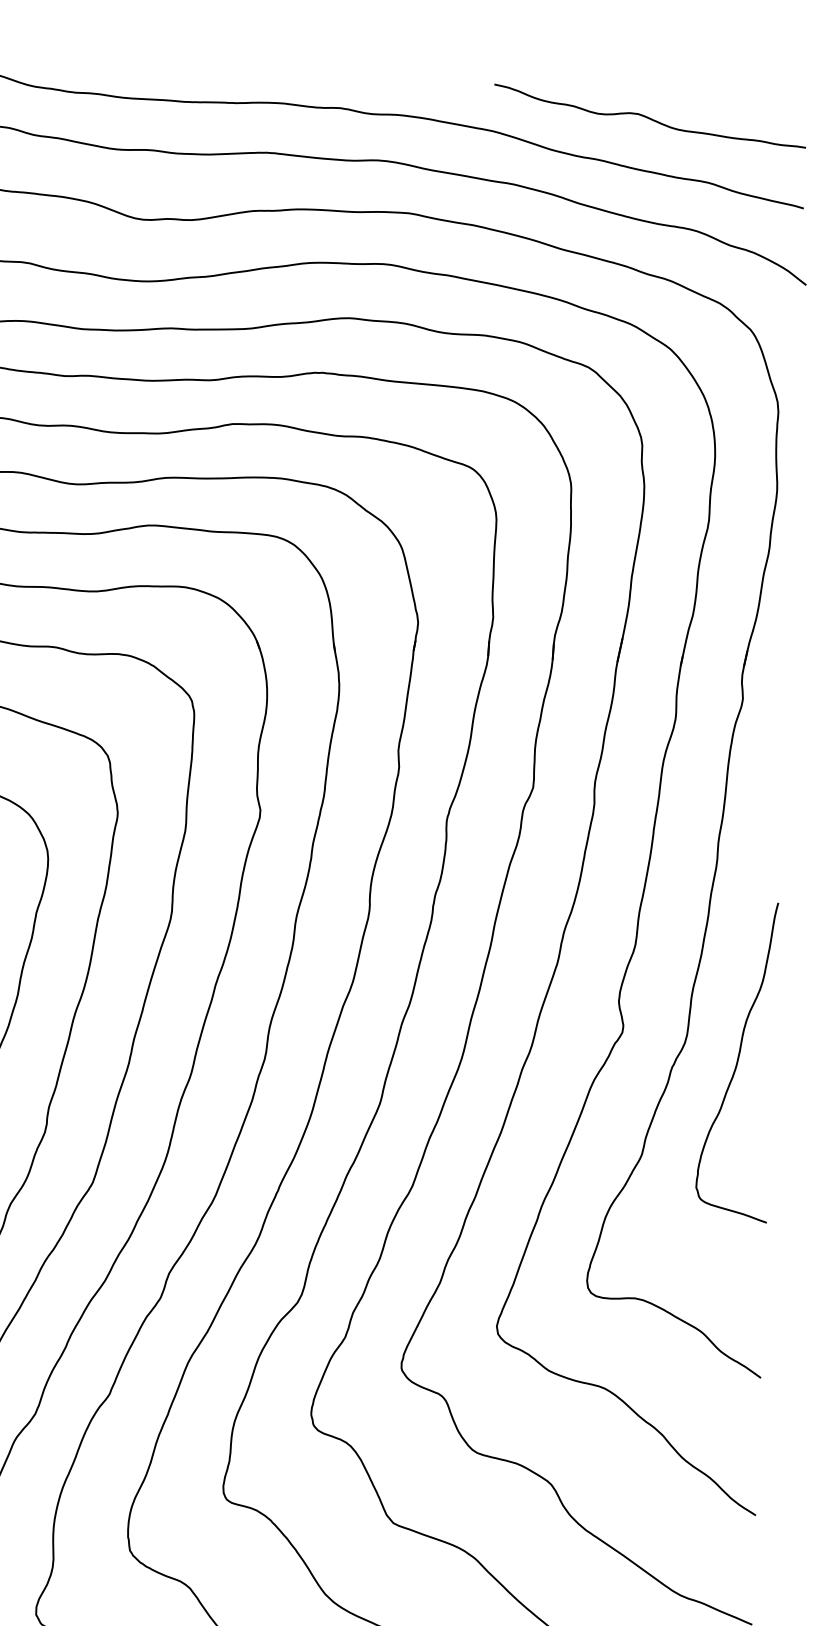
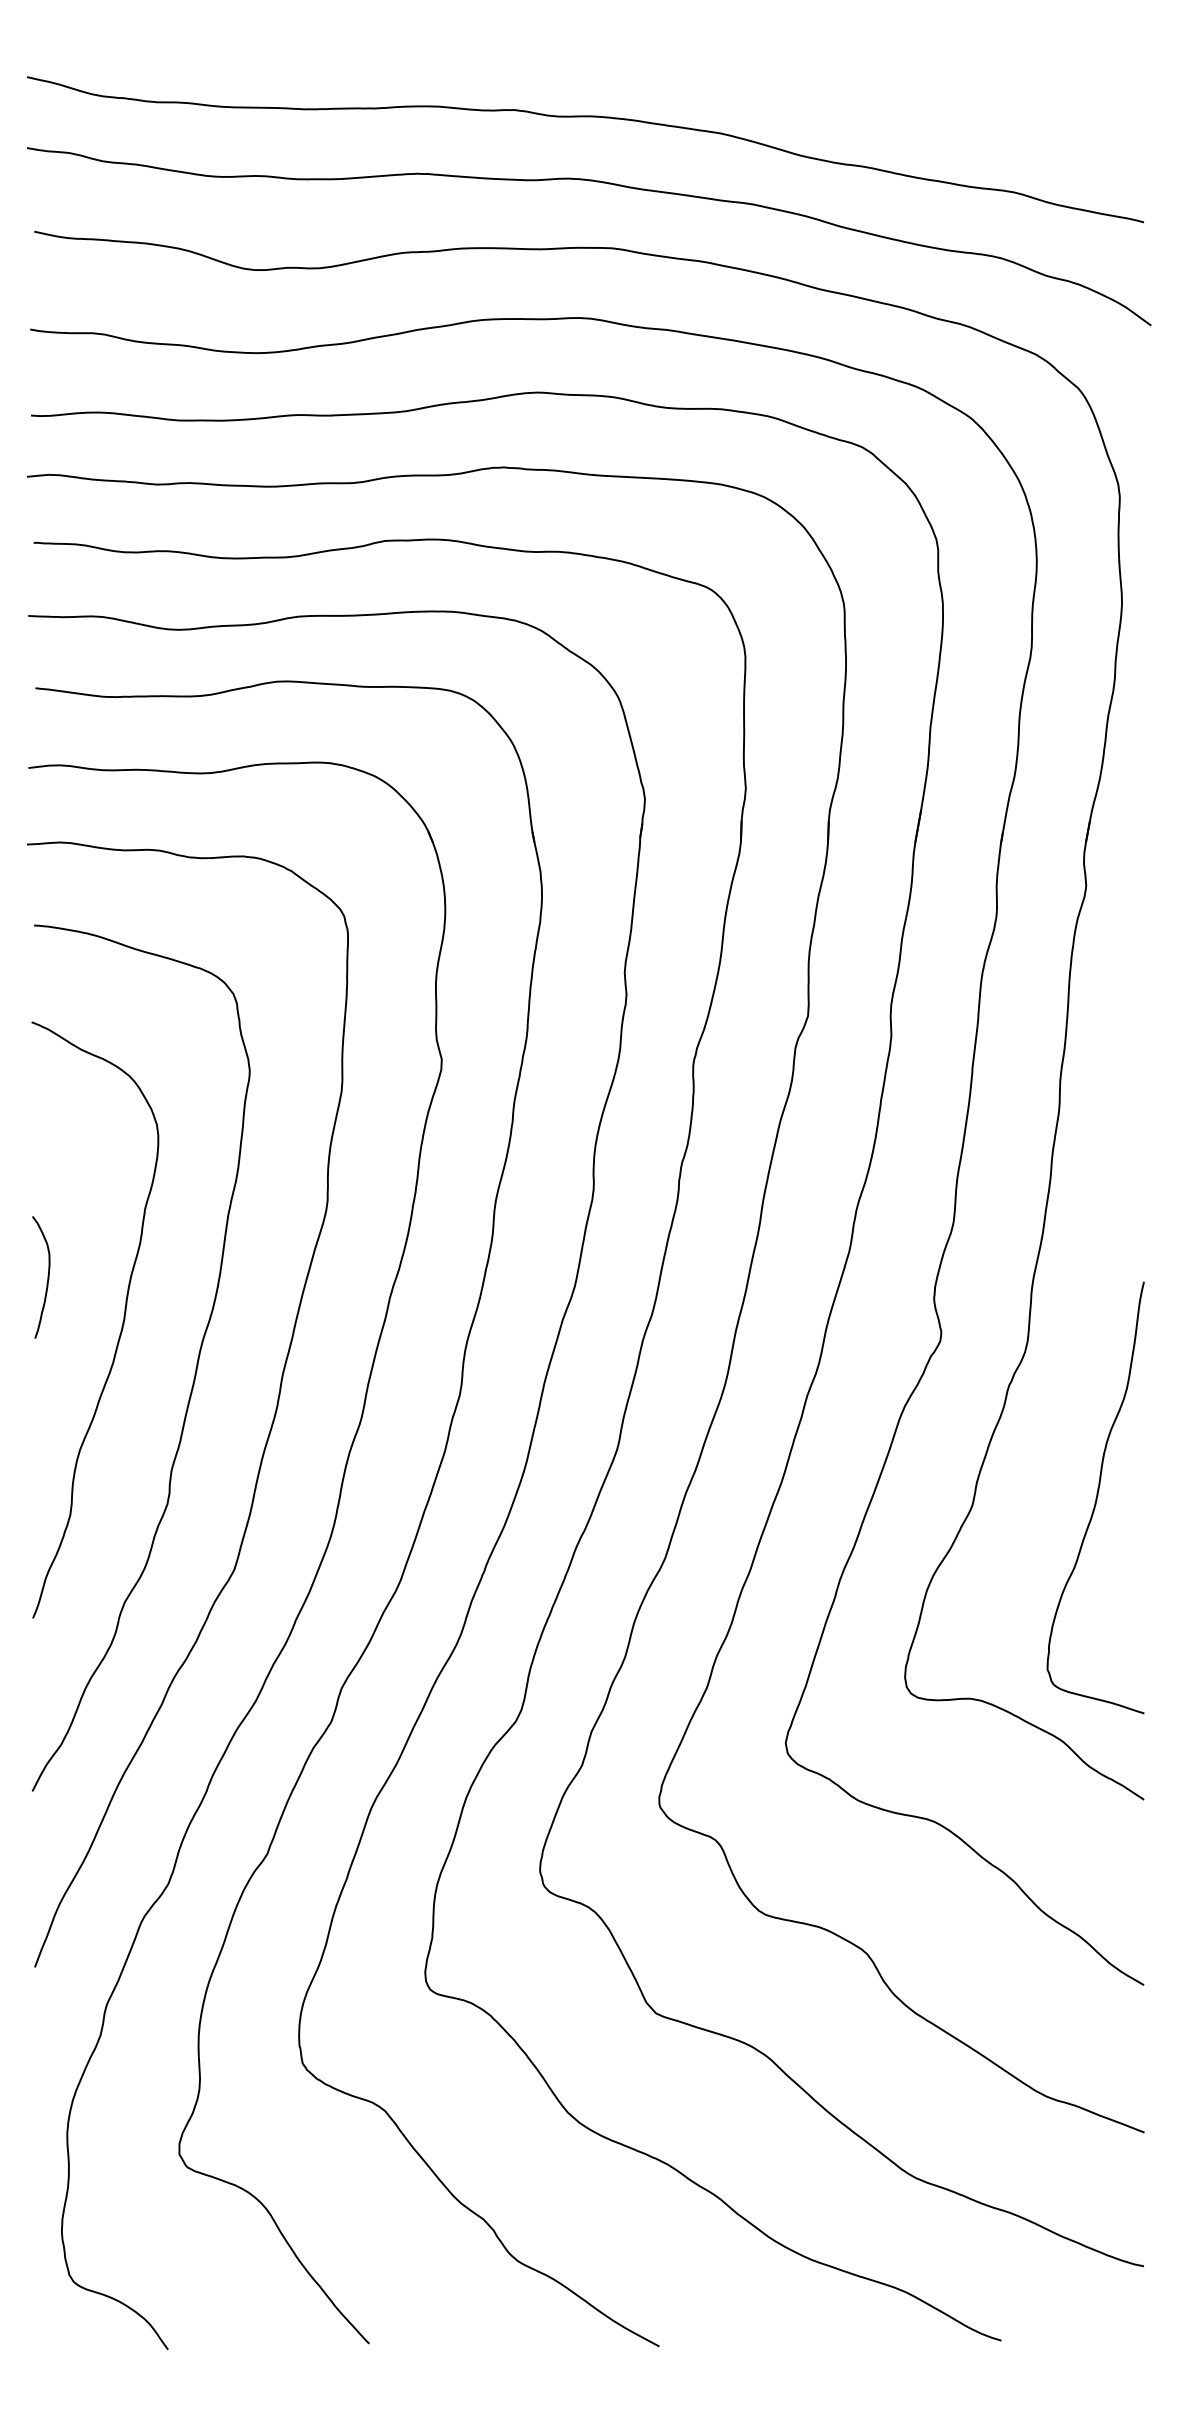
curve: (649, 117) -> (931, 107), removed
curve: (737, 1061) -> (1096, 1497), moved

